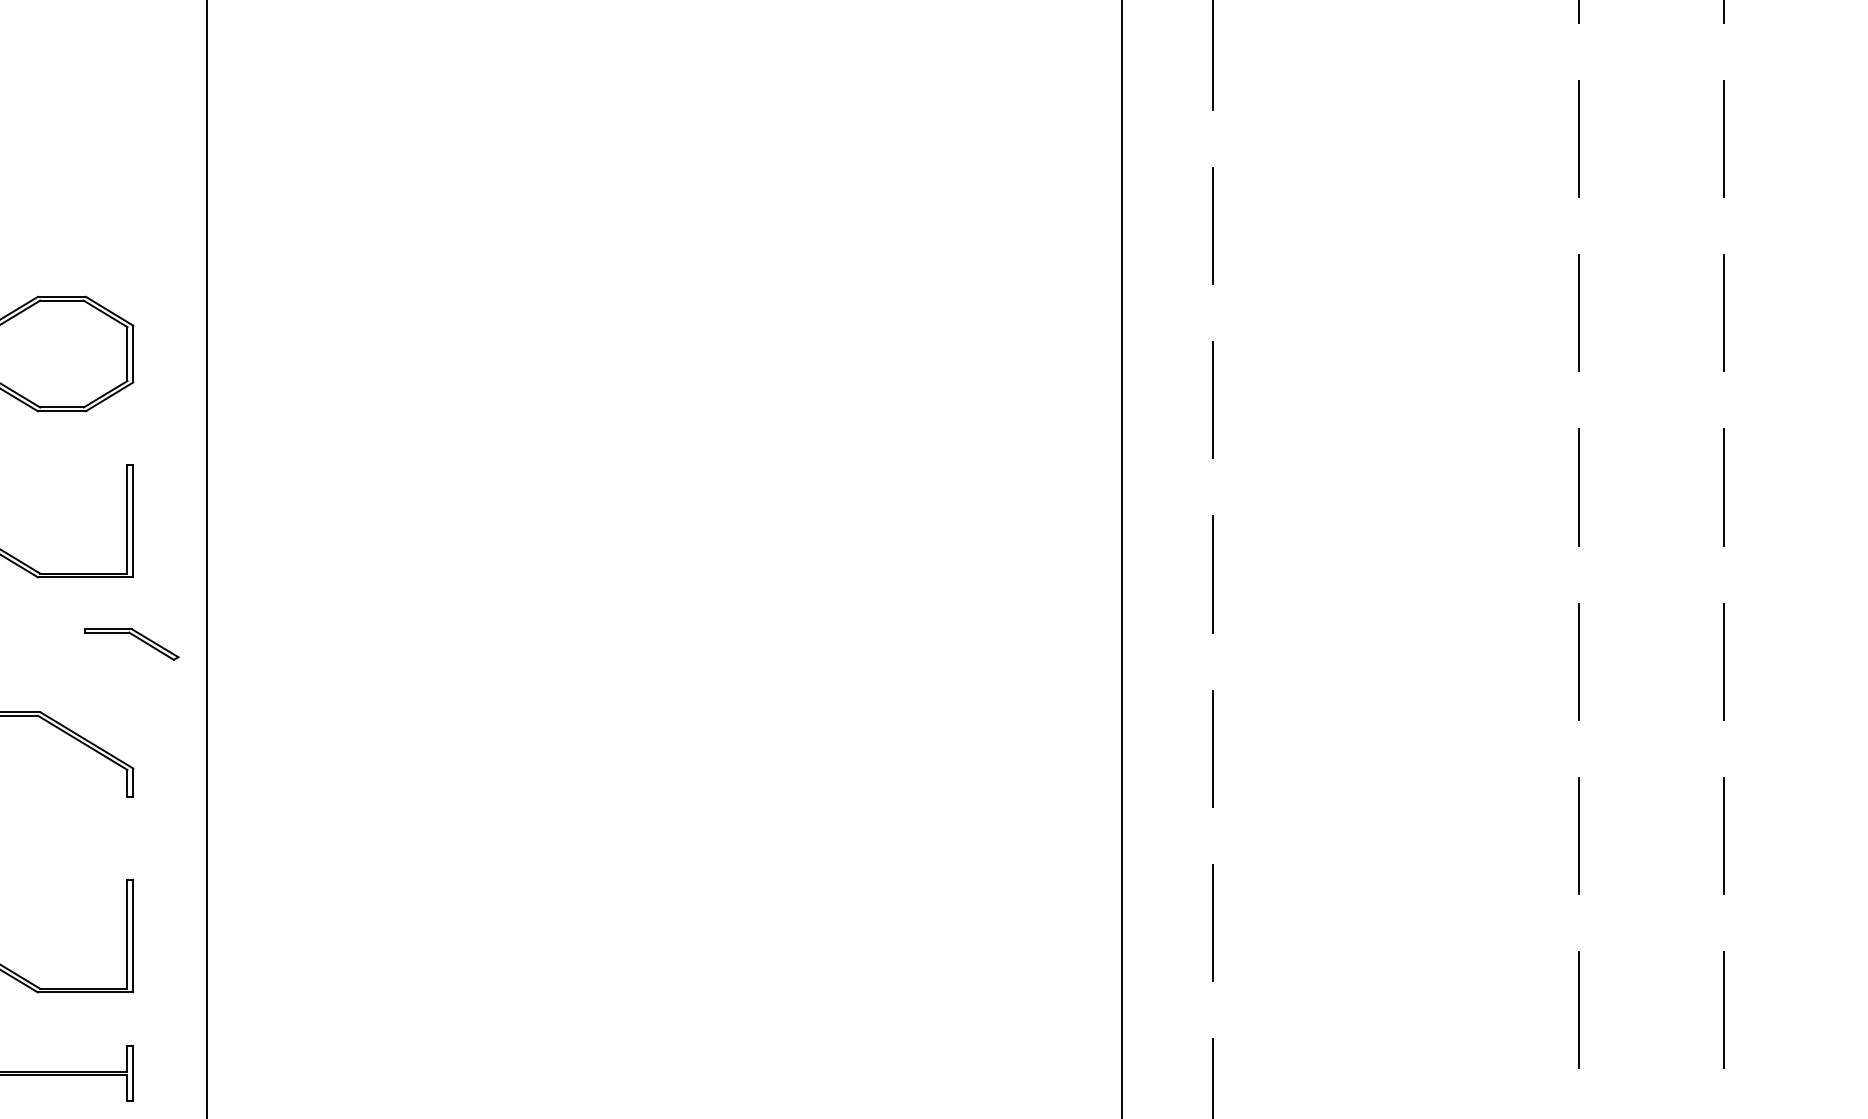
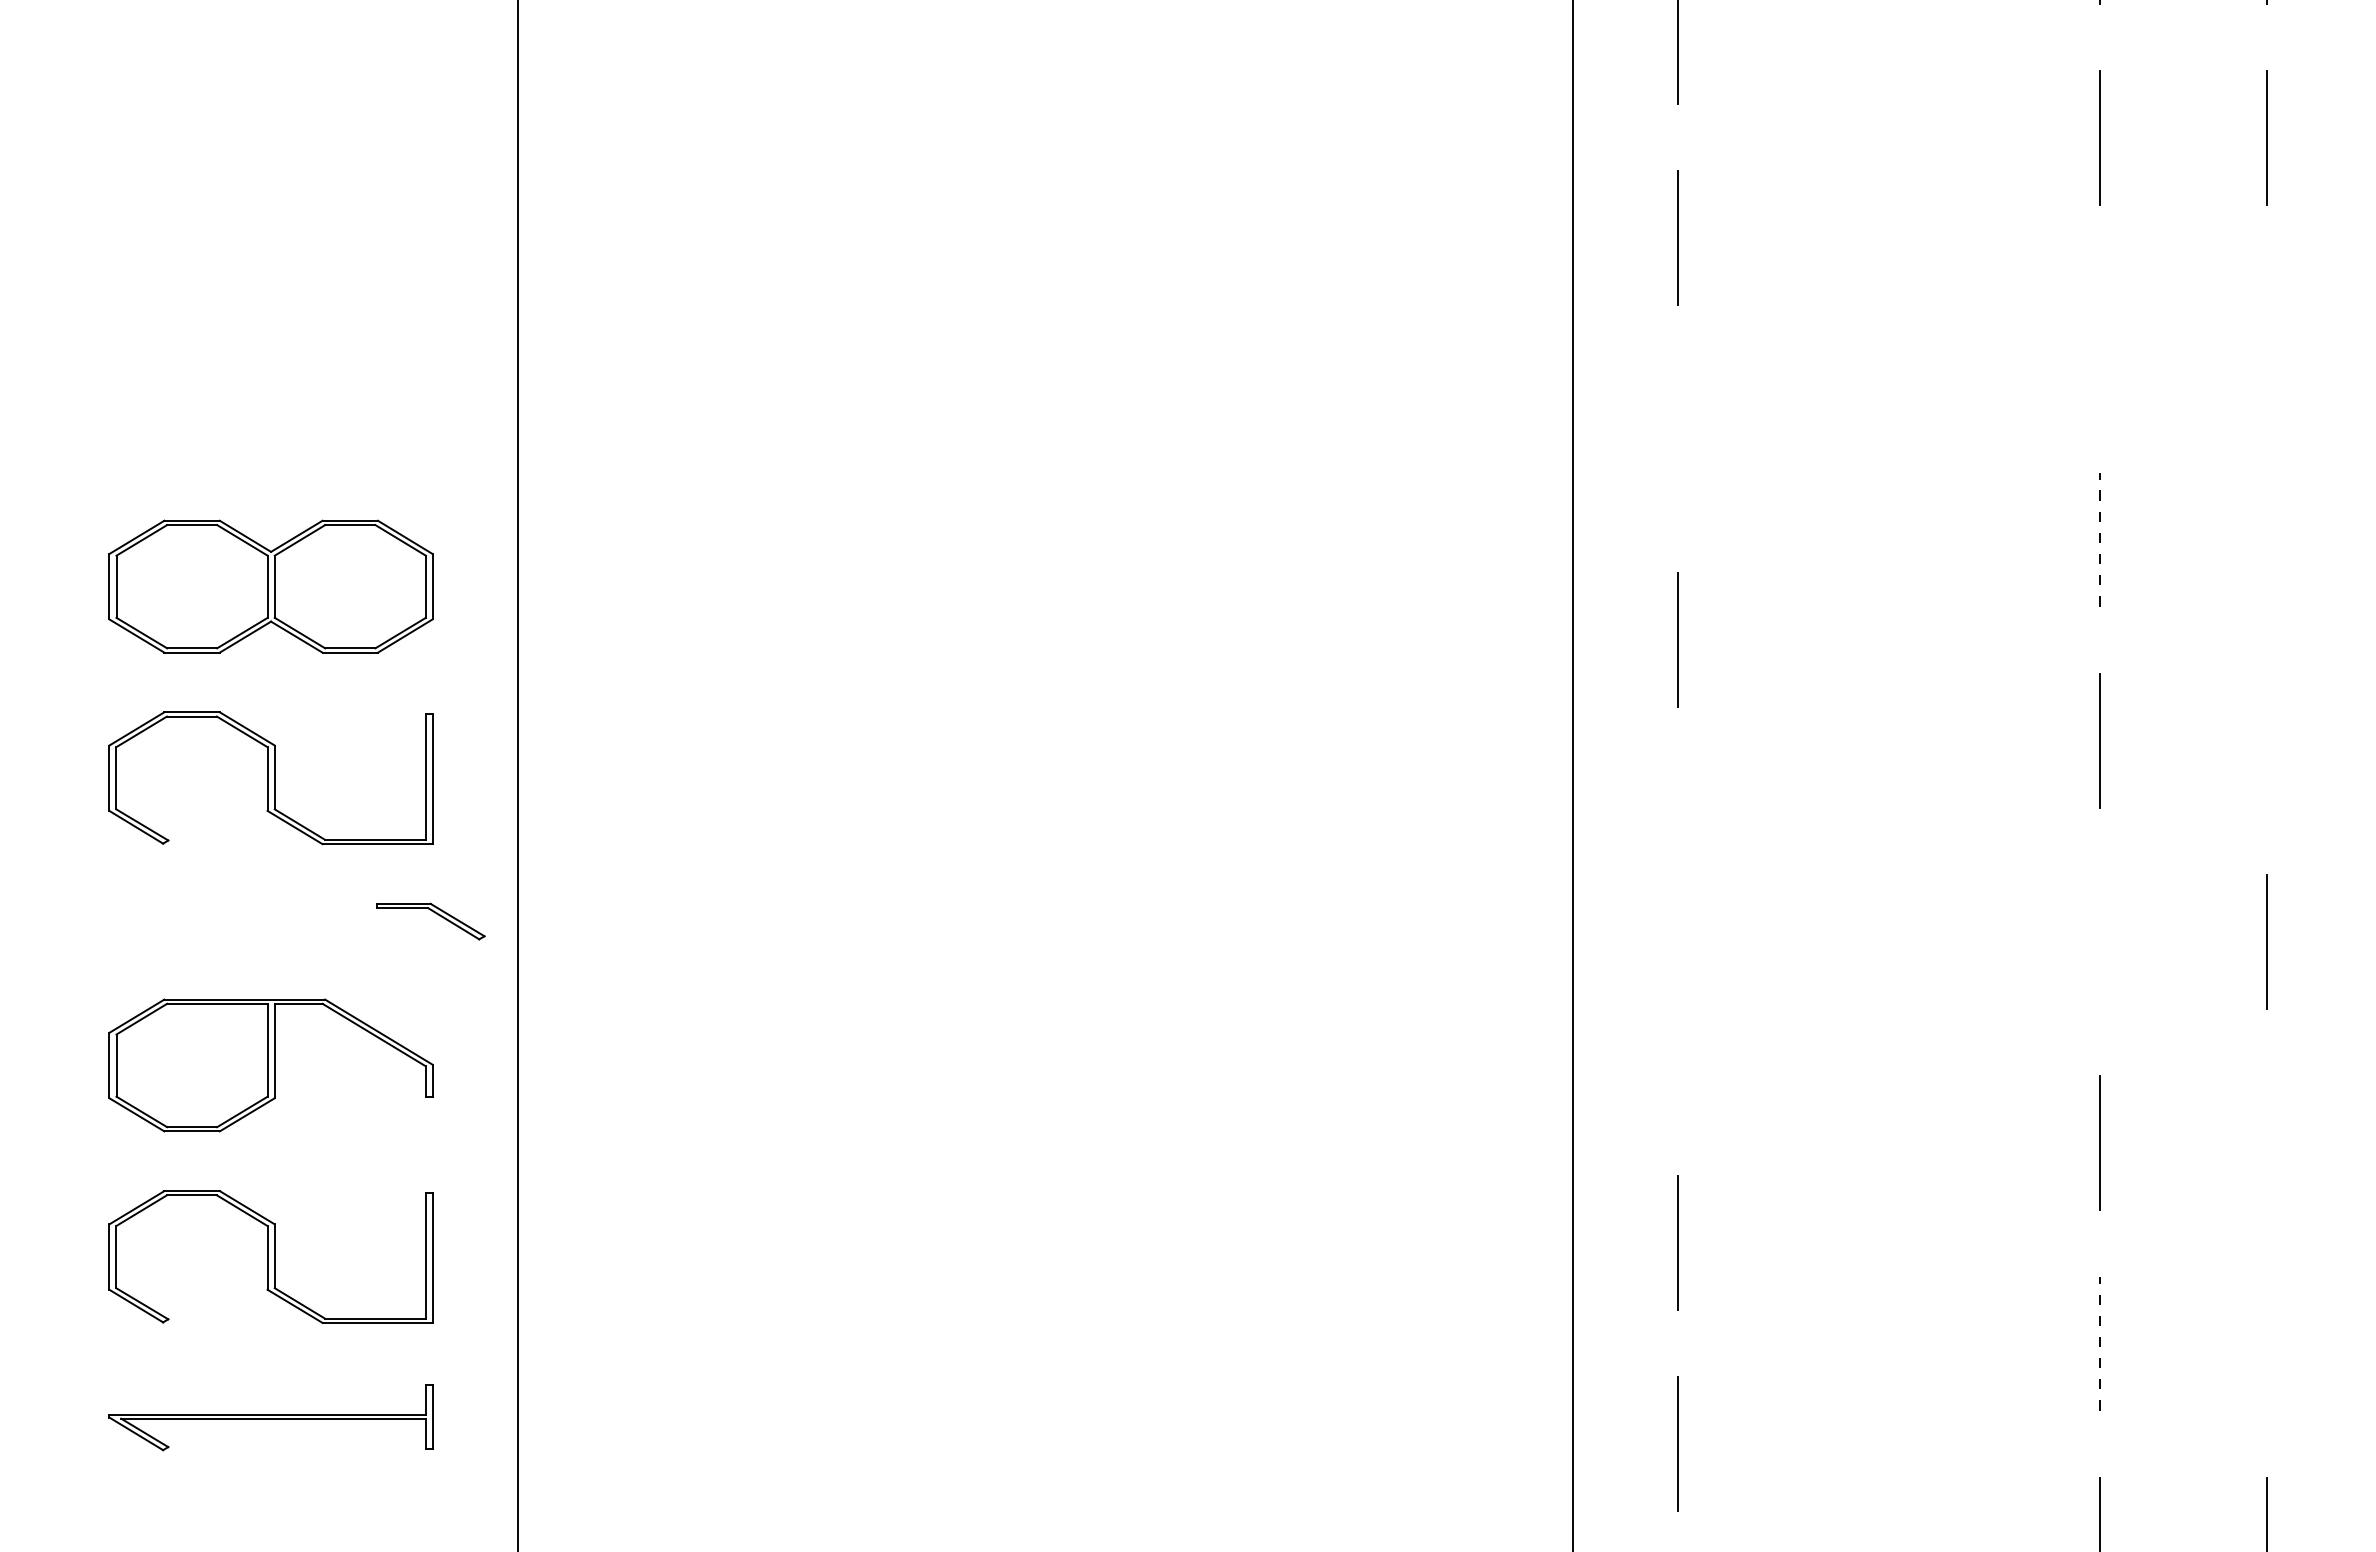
line: (1579, 138) -> (2100, 338), removed
line: (1723, 138) -> (2266, 338), removed
line: (1213, 225) -> (1678, 438), removed
line: (1579, 313) -> (2100, 539), solid -> dashed
line: (1723, 313) -> (2266, 539), removed
line: (1723, 487) -> (2266, 740), removed
line: (1213, 574) -> (1678, 841), removed
line: (1579, 661) -> (2100, 941), removed
line: (1213, 749) -> (1678, 1042), removed
line: (1723, 835) -> (2266, 1142), removed
line: (1579, 1010) -> (2100, 1343), solid -> dashed
line: (1723, 1010) -> (2266, 1343), removed

